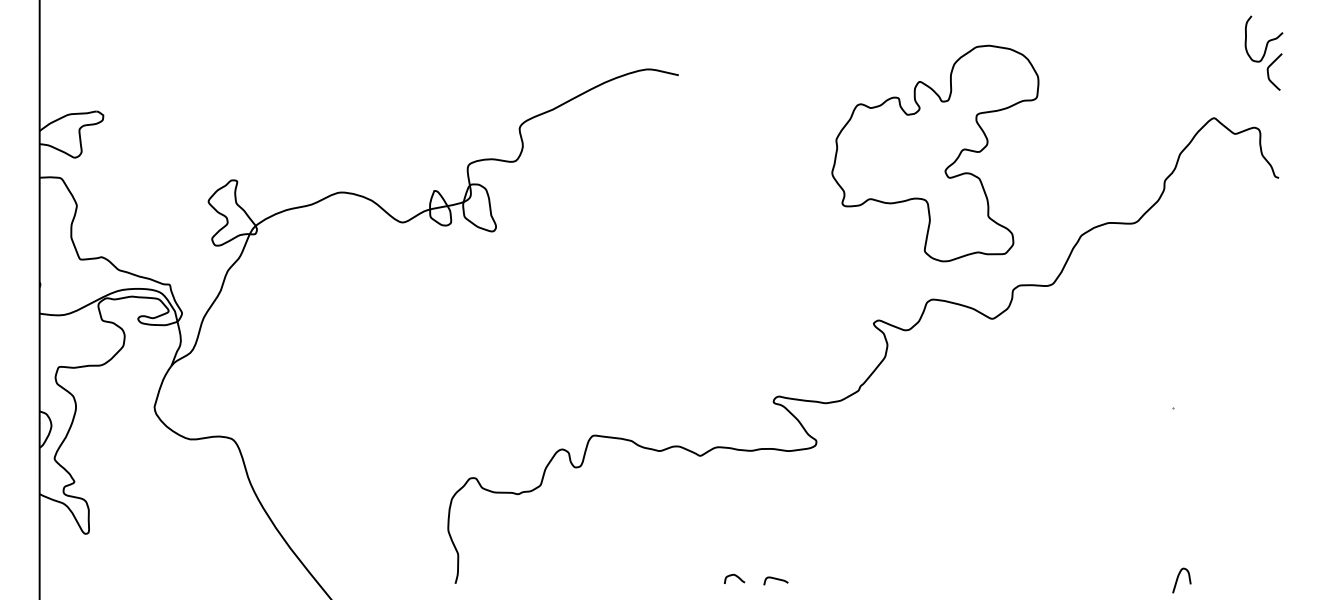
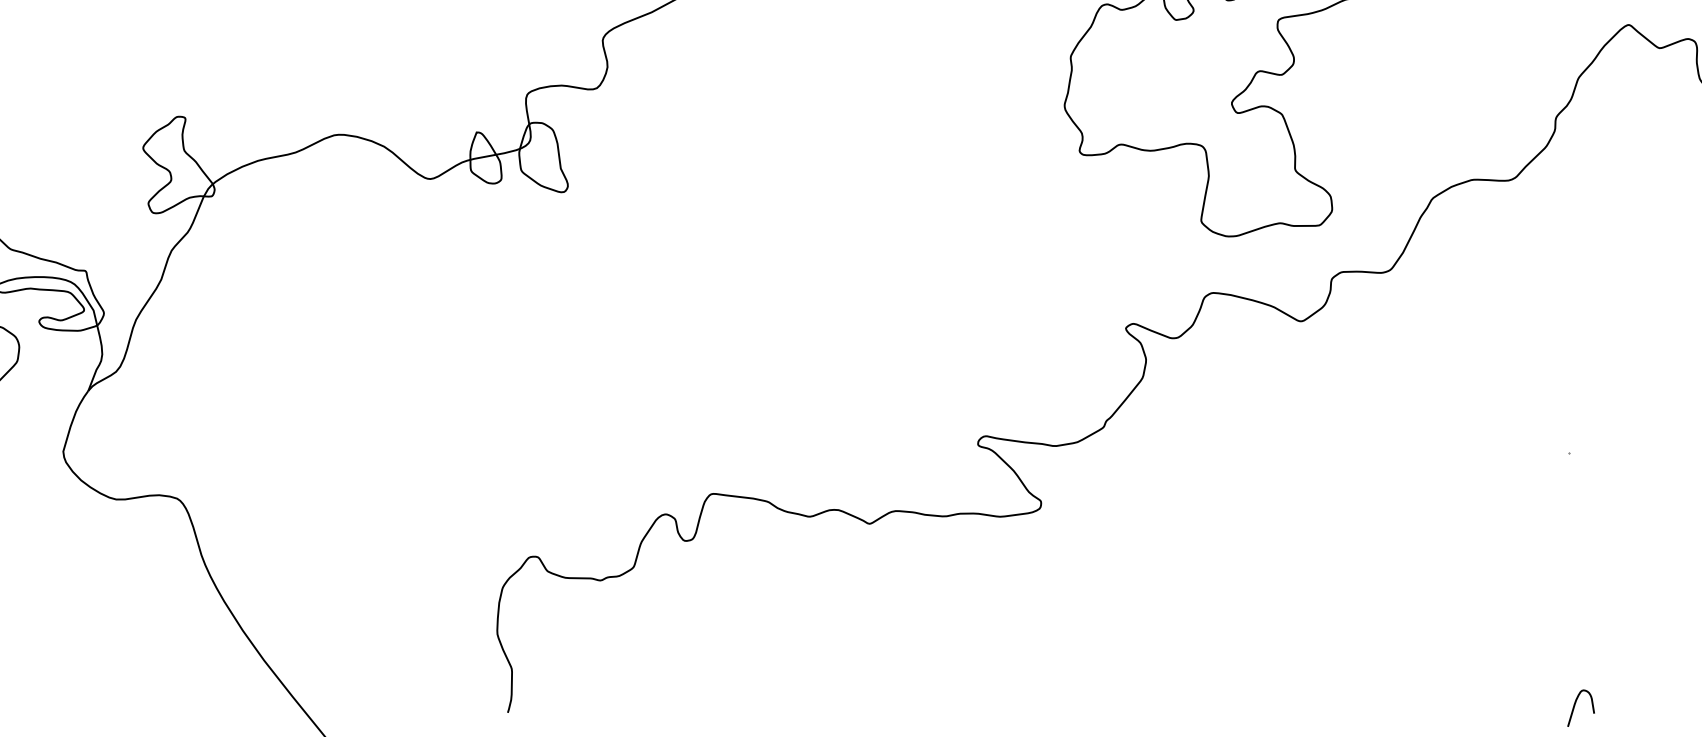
curve: (735, 576) -> (921, 702), removed
curve: (775, 579) -> (980, 706), removed

